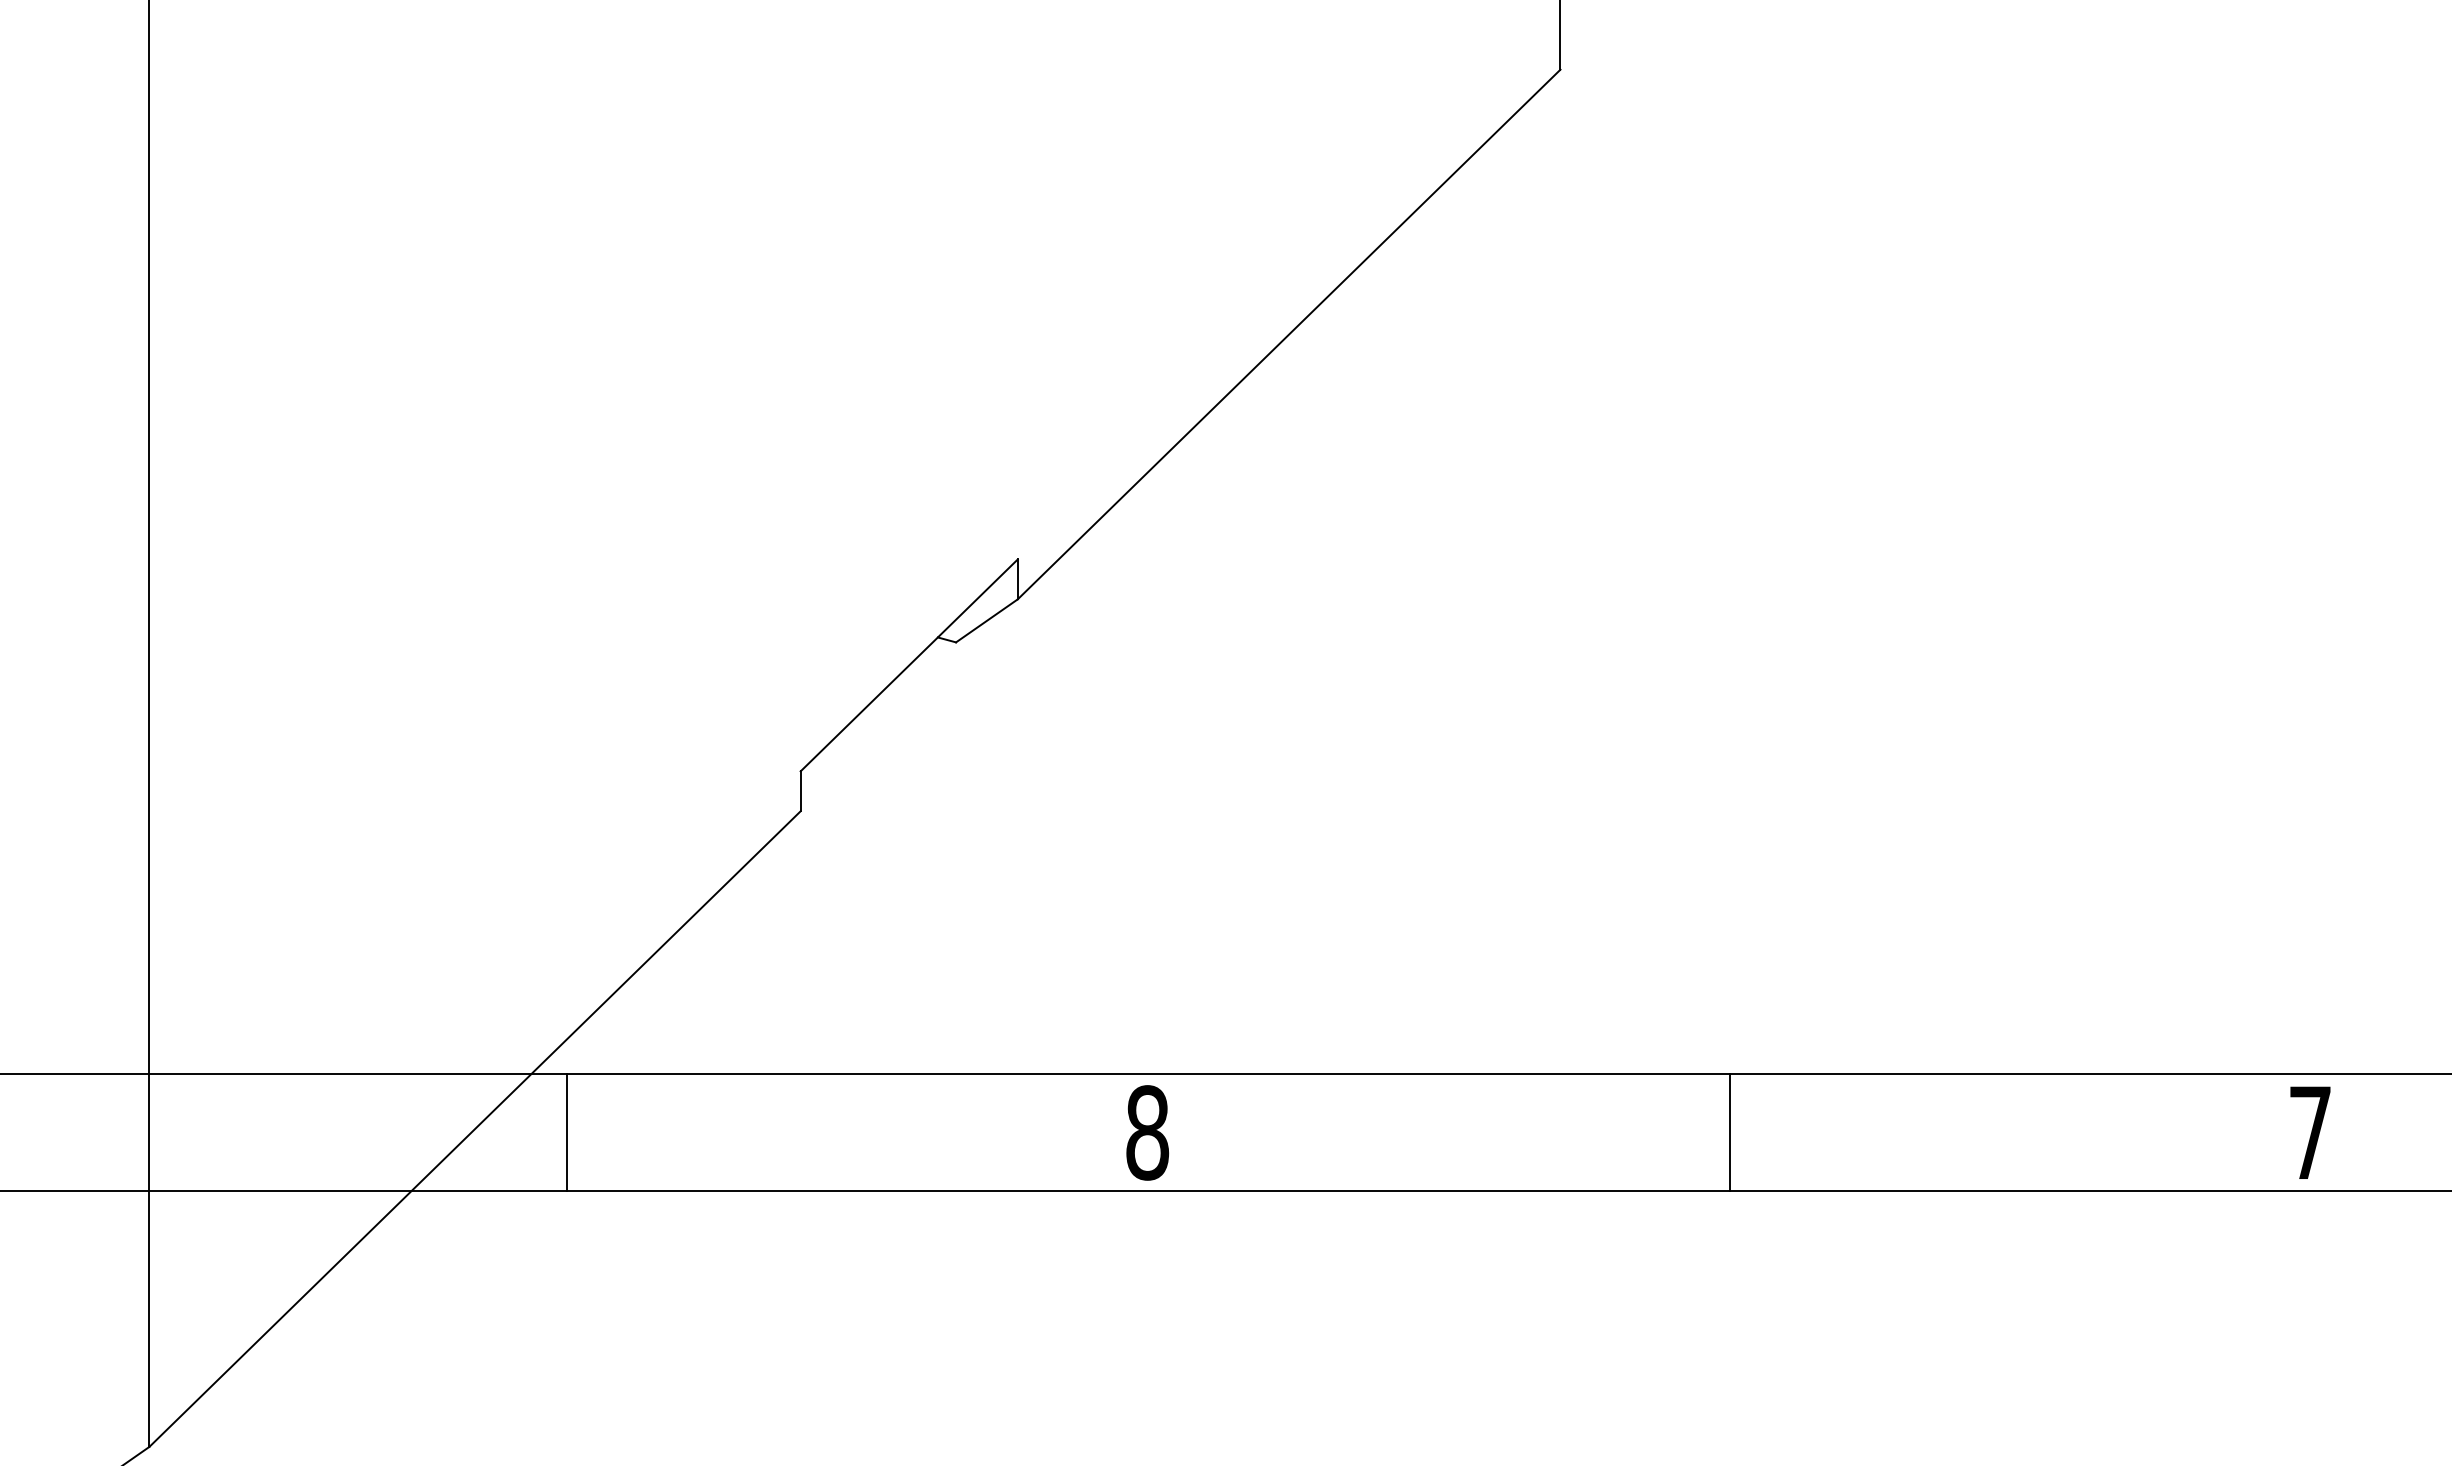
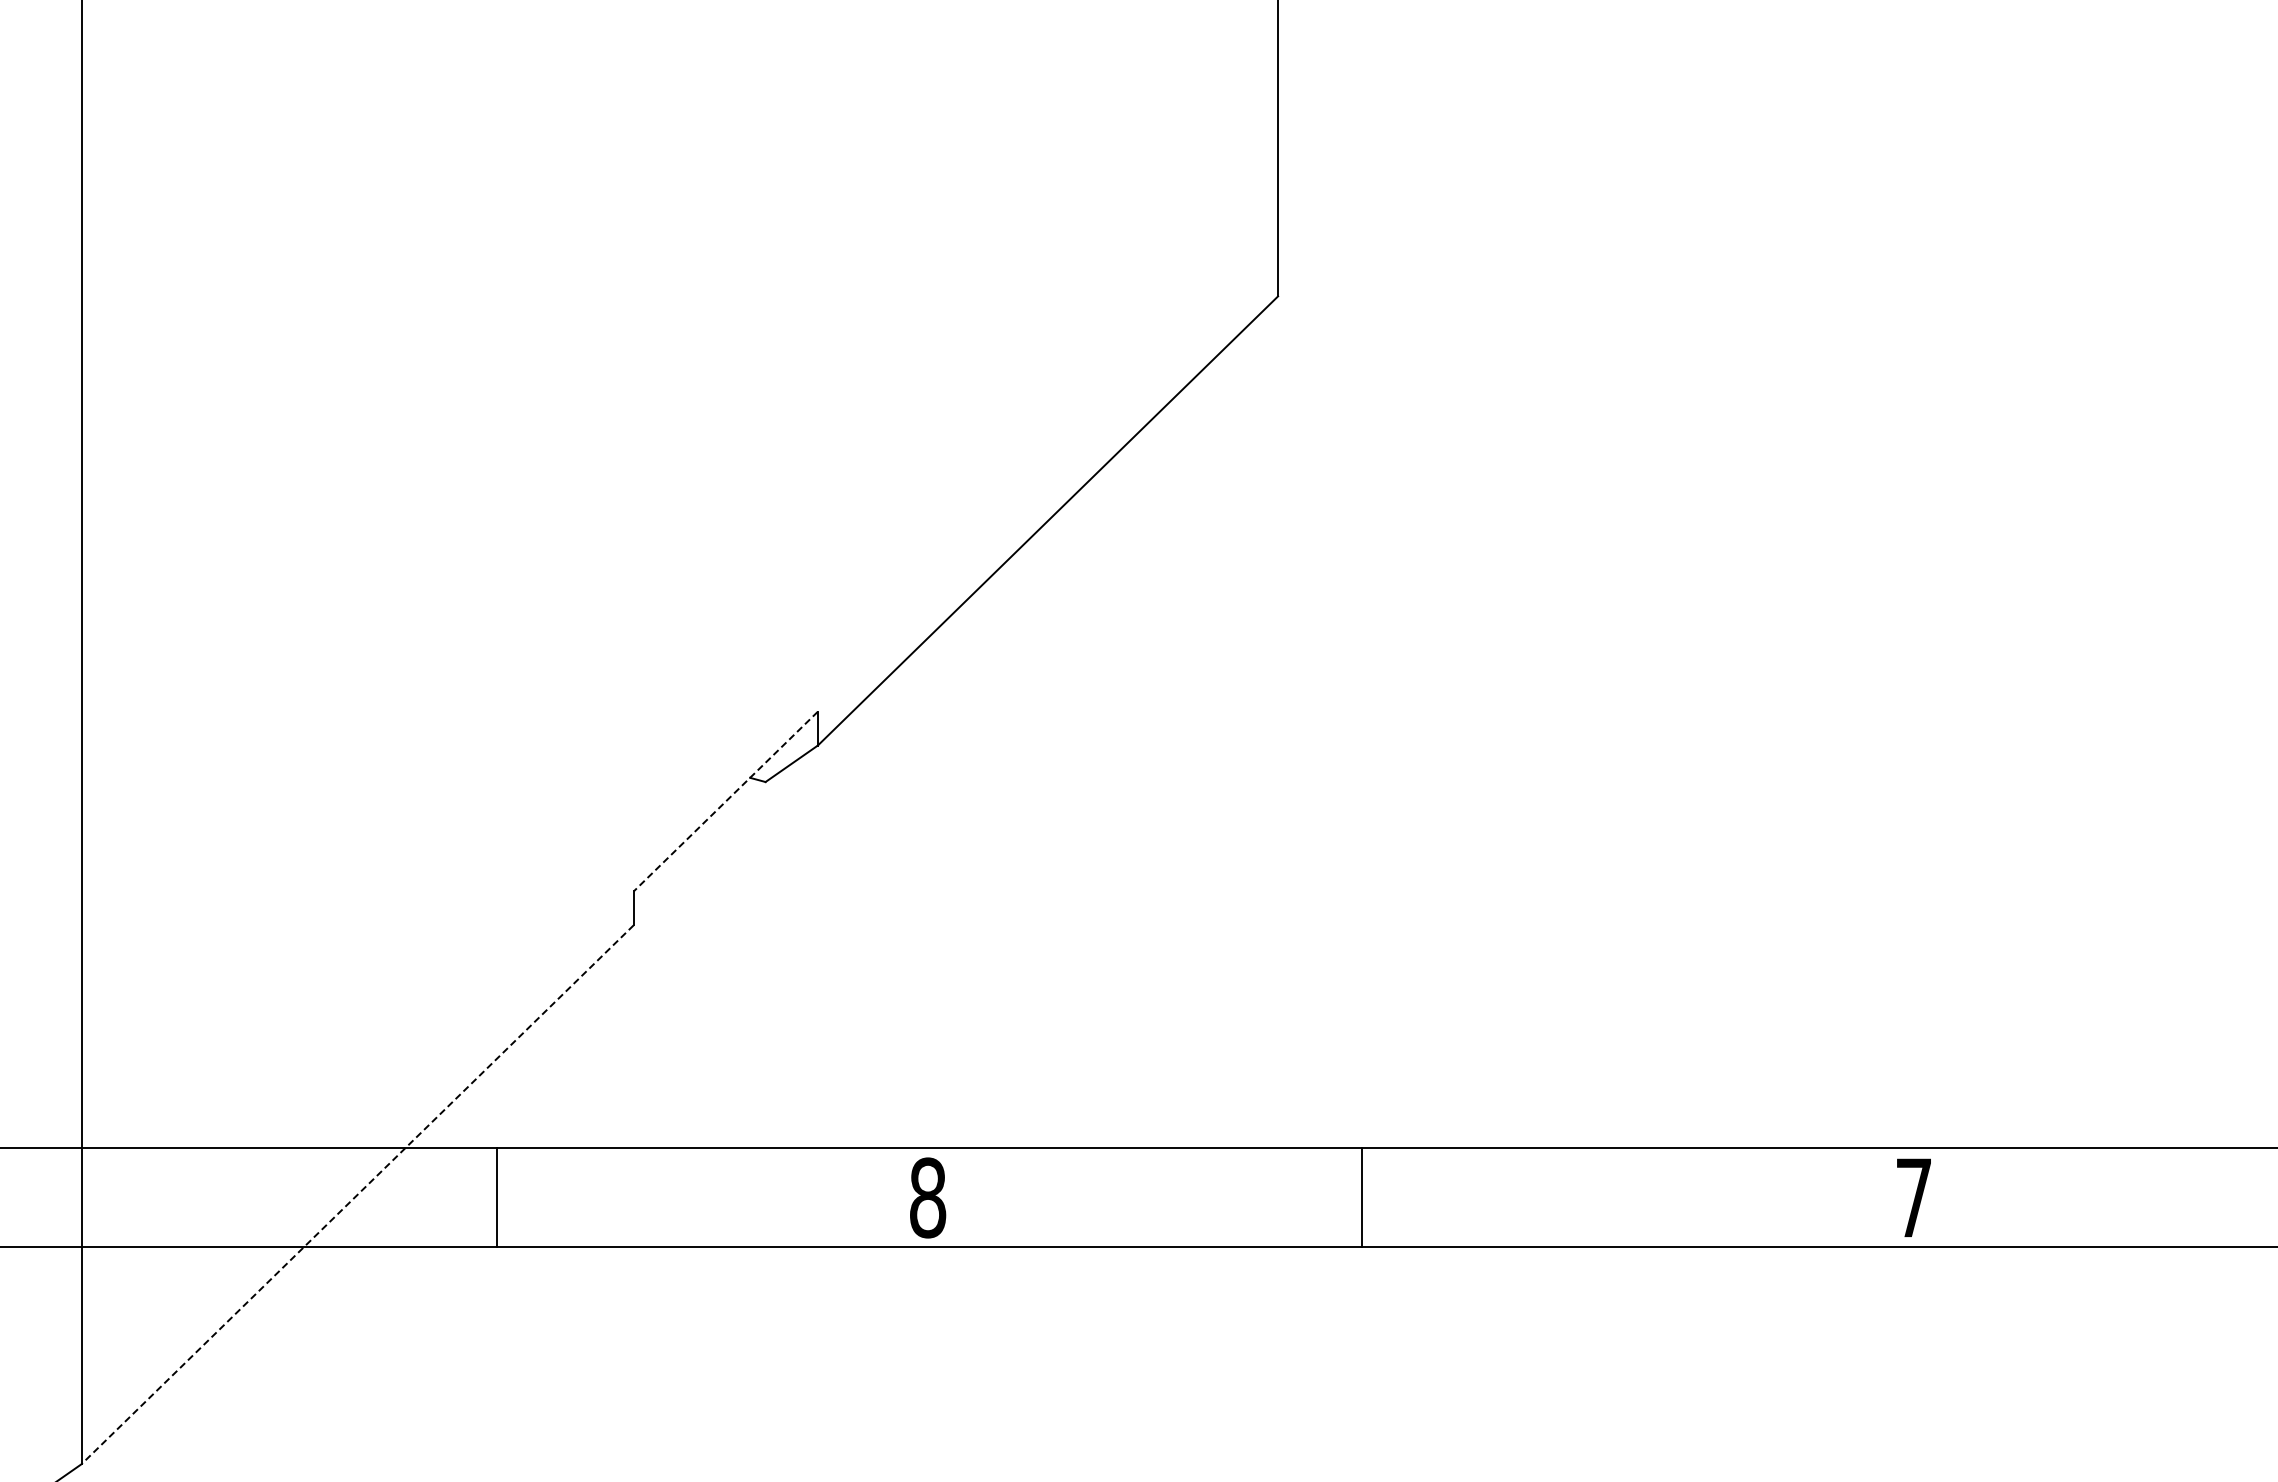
line: (908, 665) -> (725, 801), solid -> dashed
line: (474, 1128) -> (357, 1194), solid -> dashed
line: (566, 1132) -> (496, 1197), moved
line: (1729, 1132) -> (1361, 1197), moved

